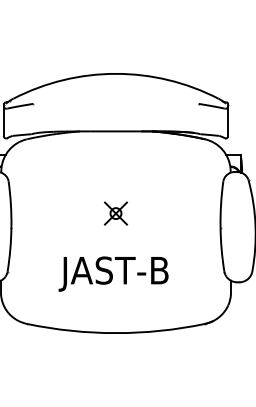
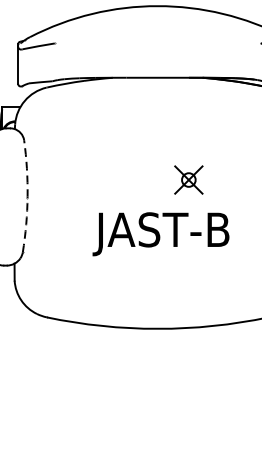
part: (115, 213) -> (188, 179), moved
arc: (11, 226) -> (27, 196), solid -> dashed
text: (113, 273) -> (160, 233), moved

